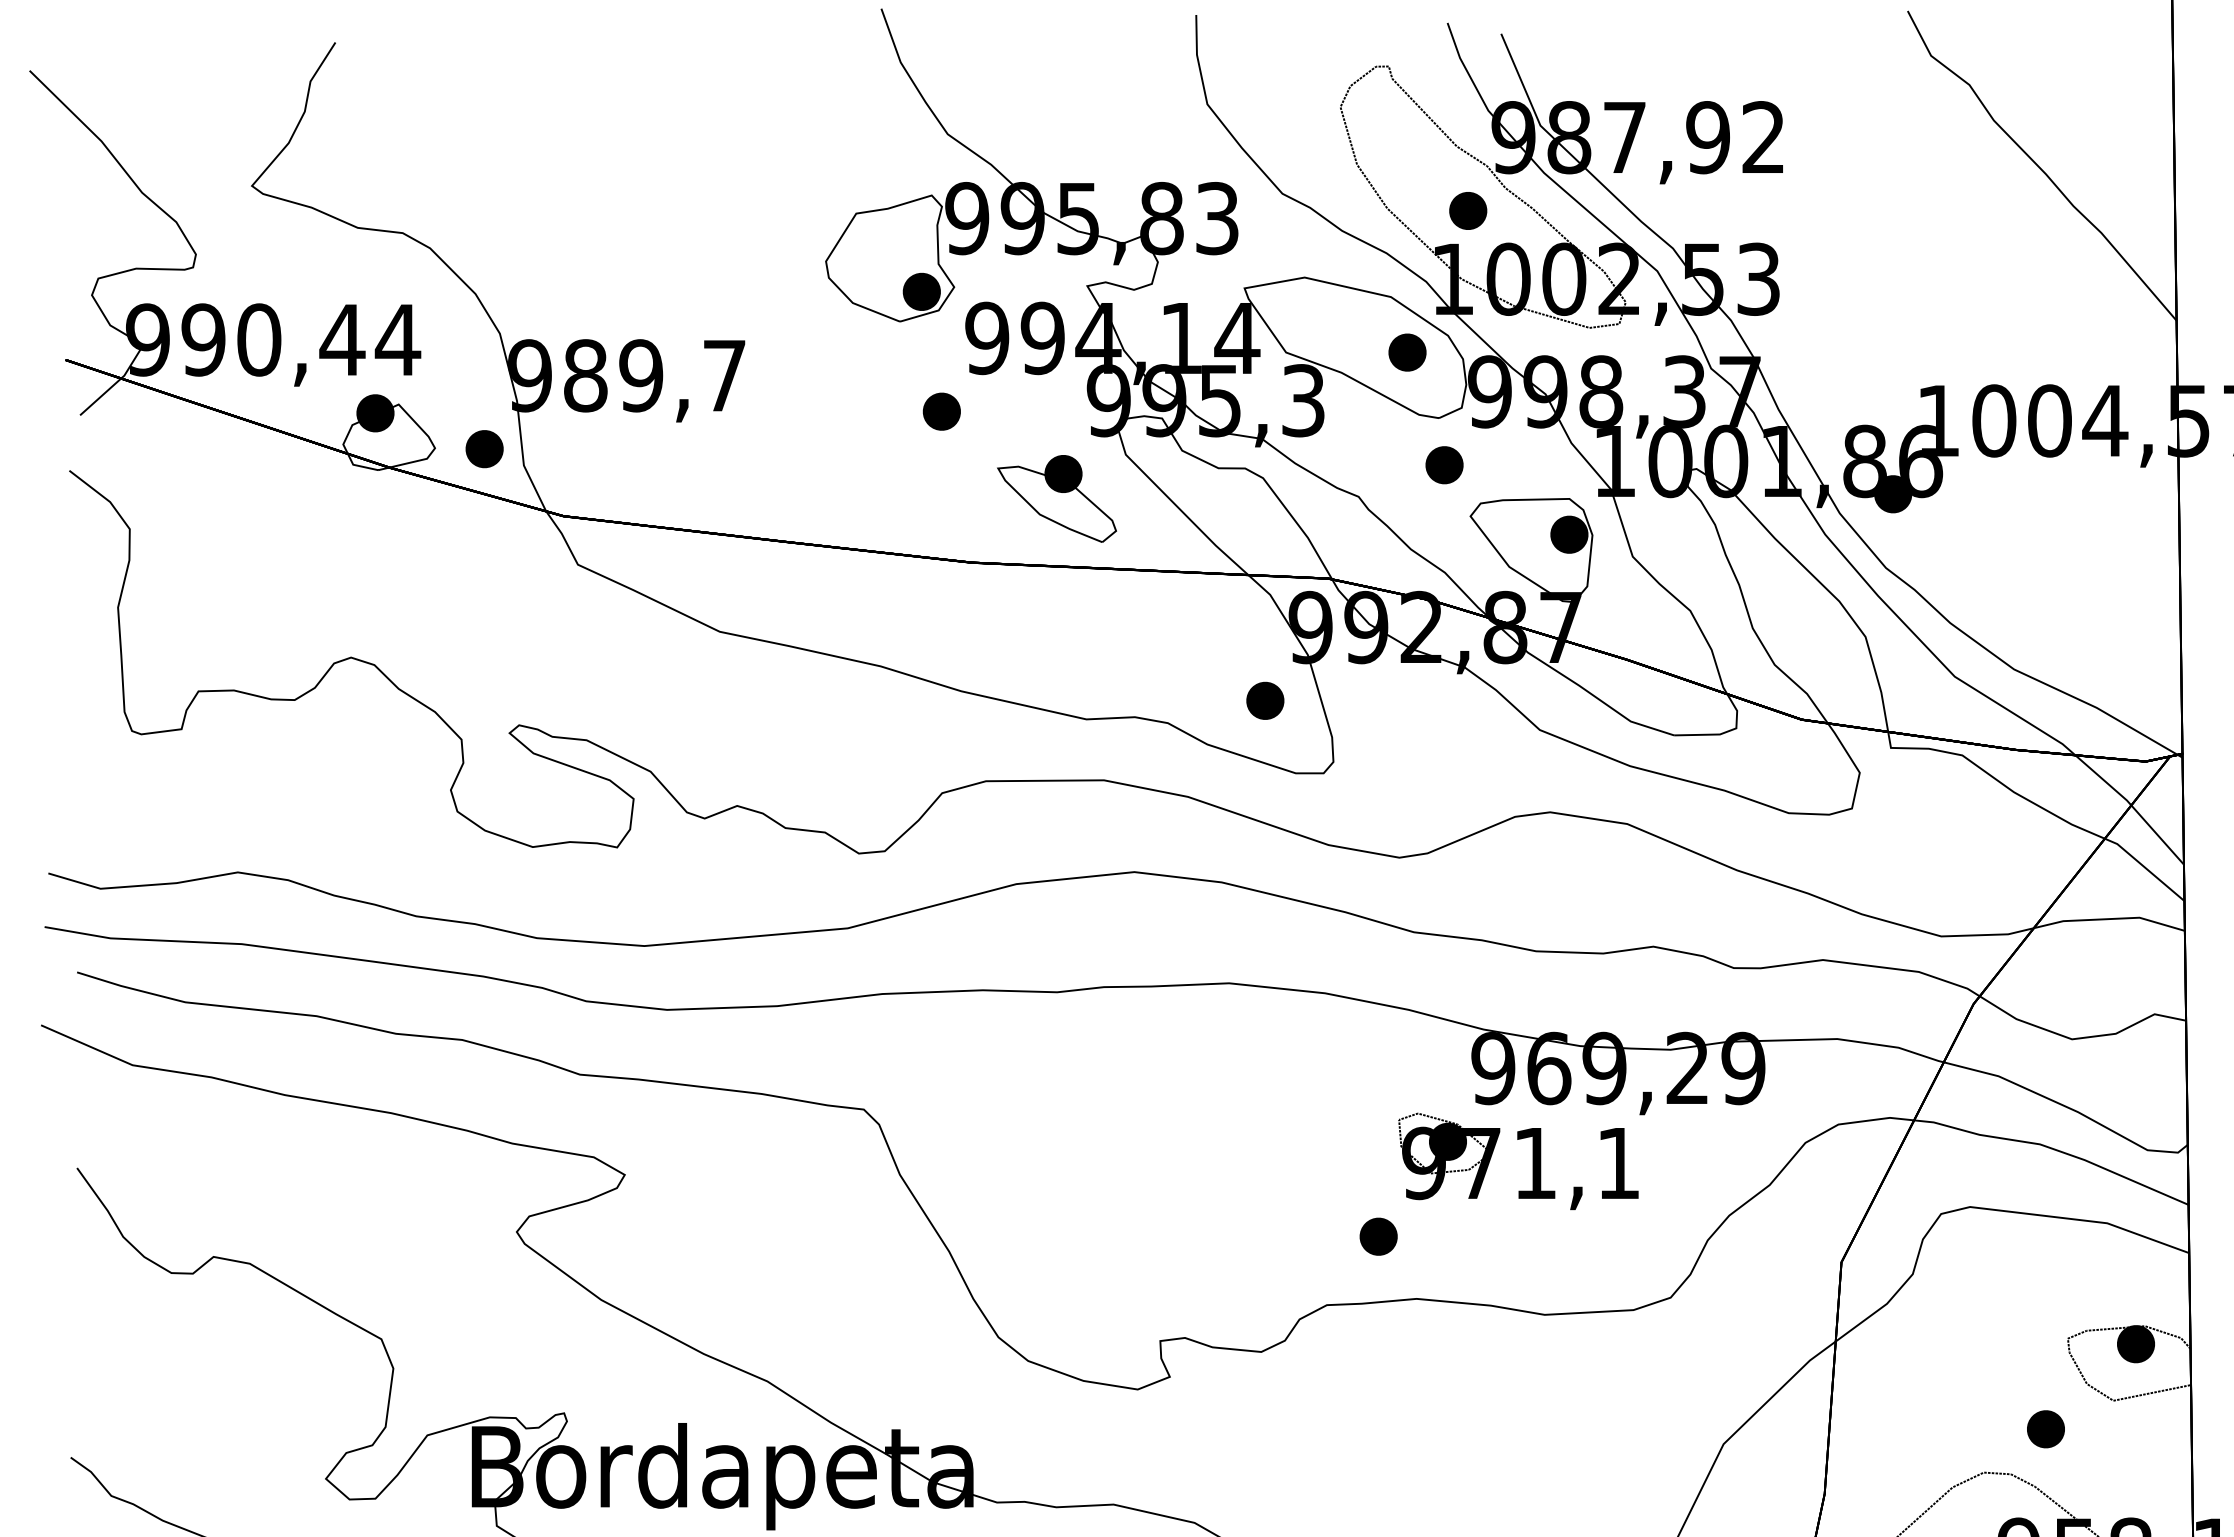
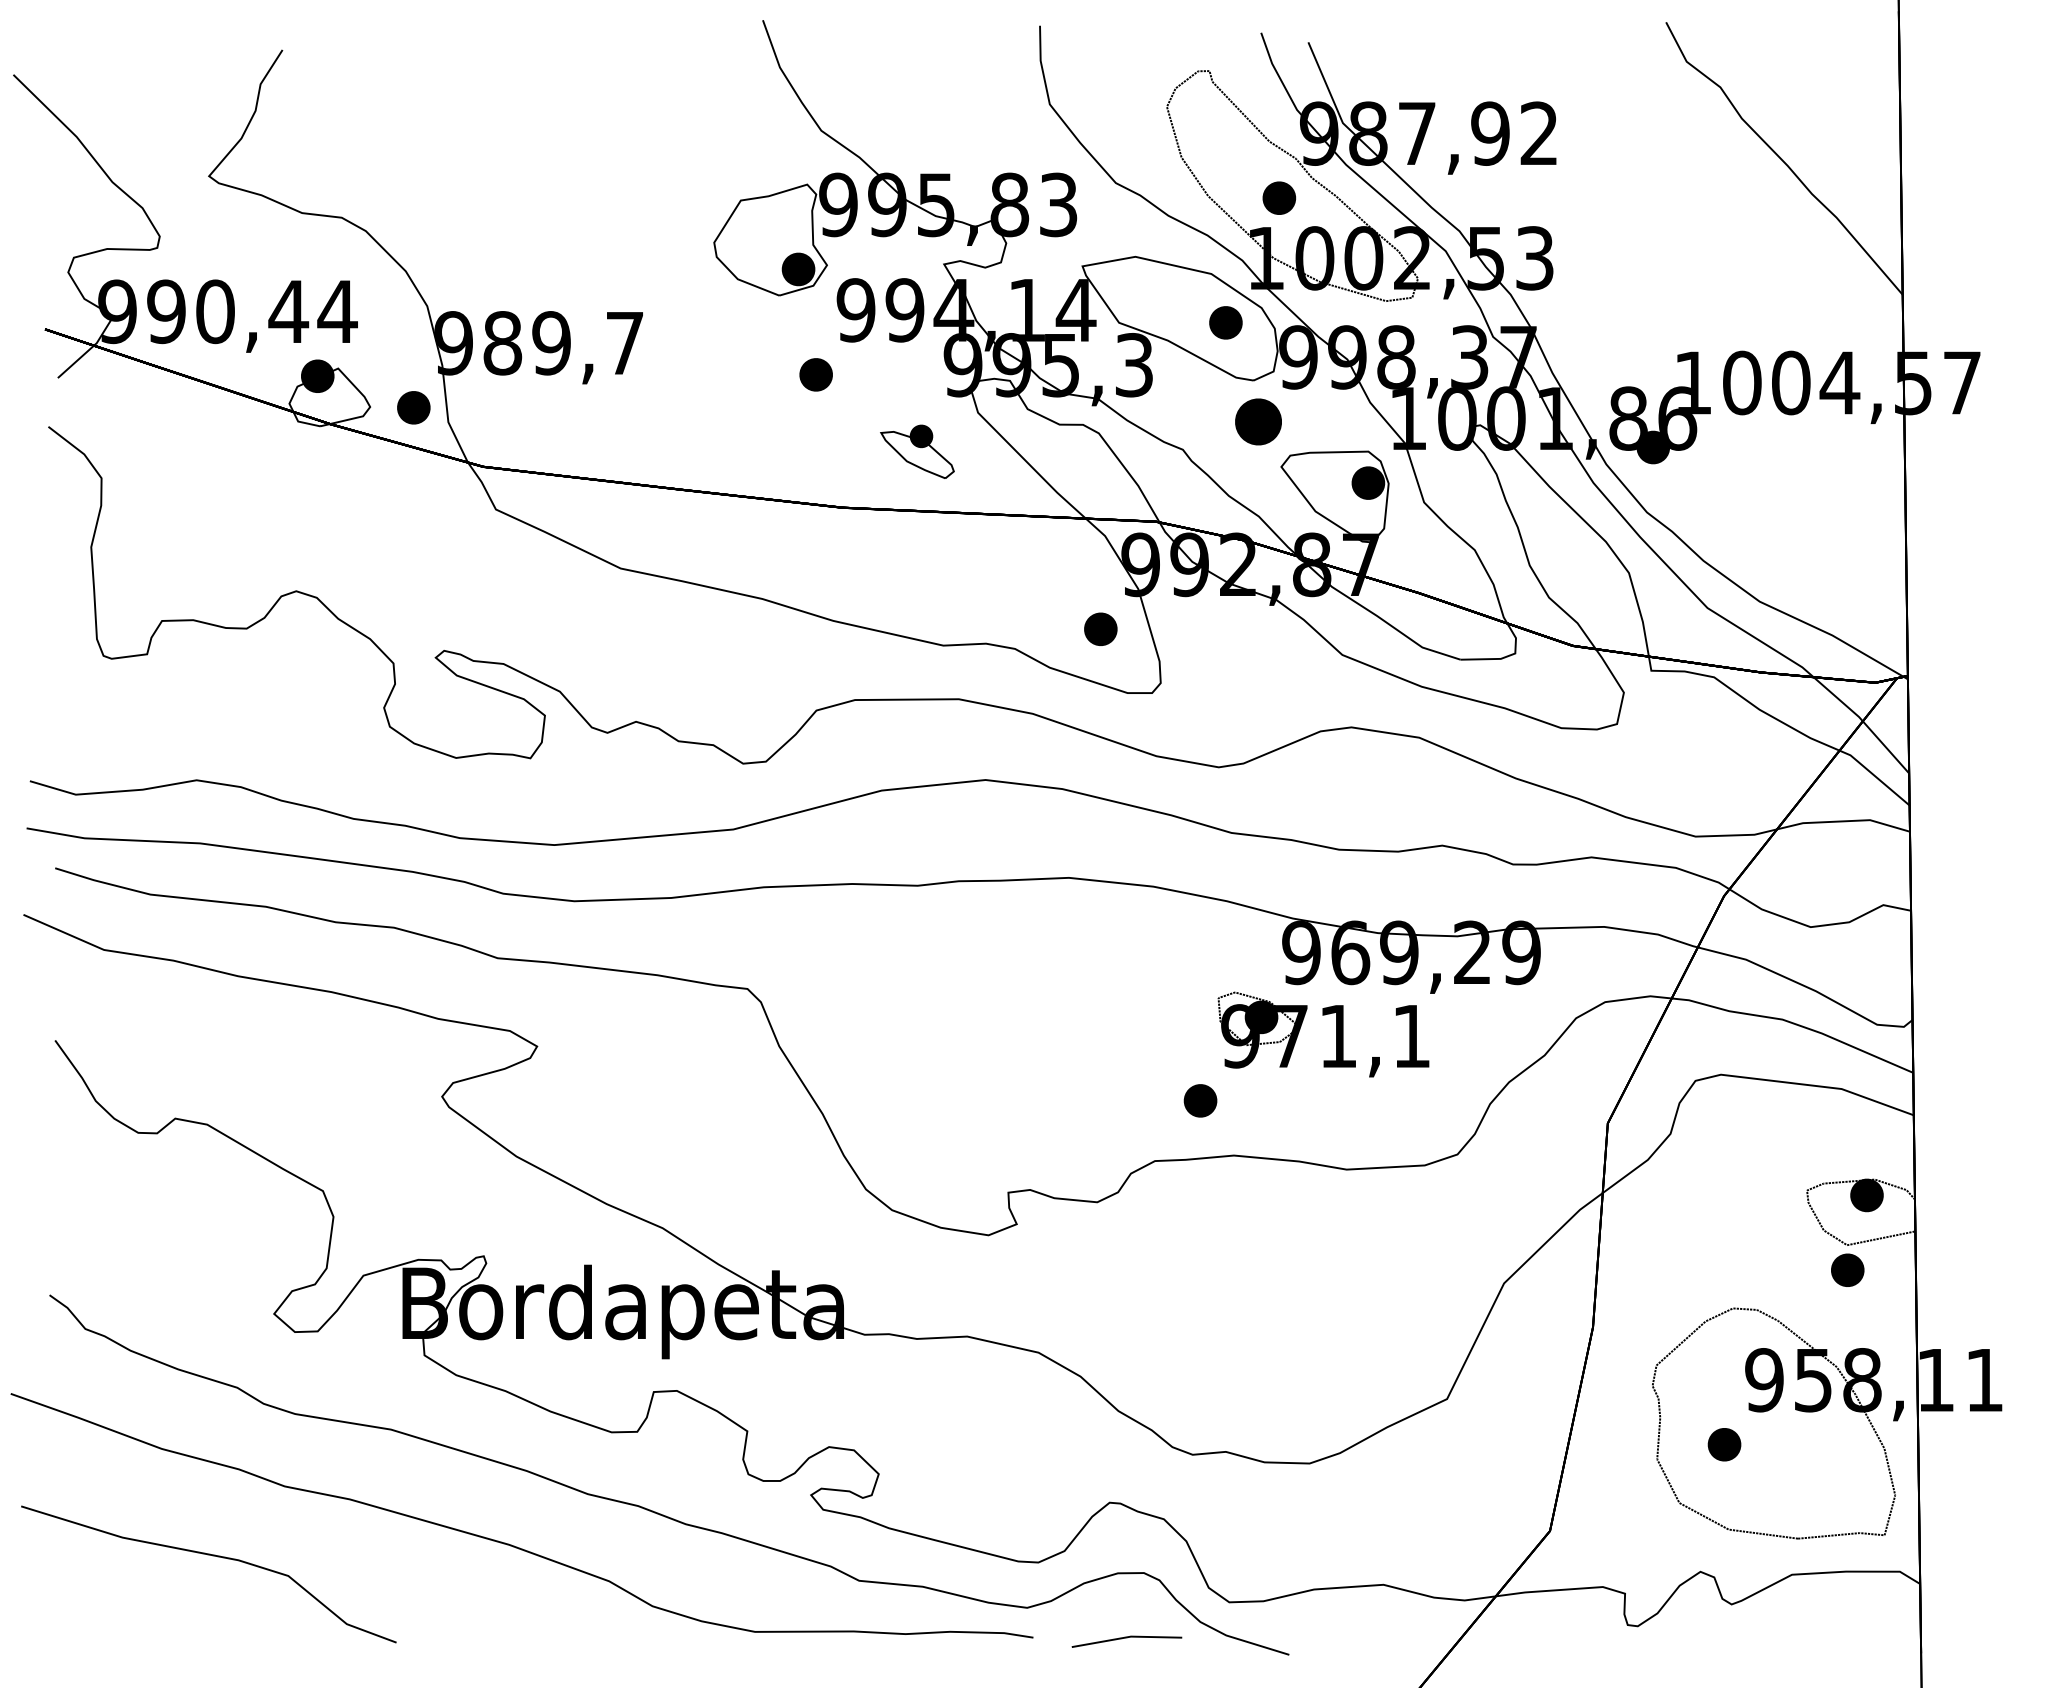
part: (1444, 464) -> (1258, 421), size x1.4
part: (1057, 498) -> (917, 451), size x0.7
part: (2045, 1428) -> (1847, 1269), moved

